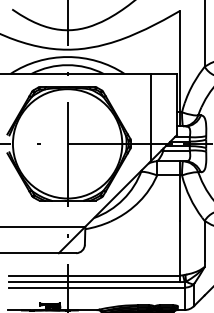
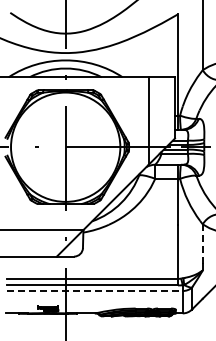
line: (204, 241) -> (202, 244), solid -> dashed
line: (96, 288) -> (94, 291), solid -> dashed

